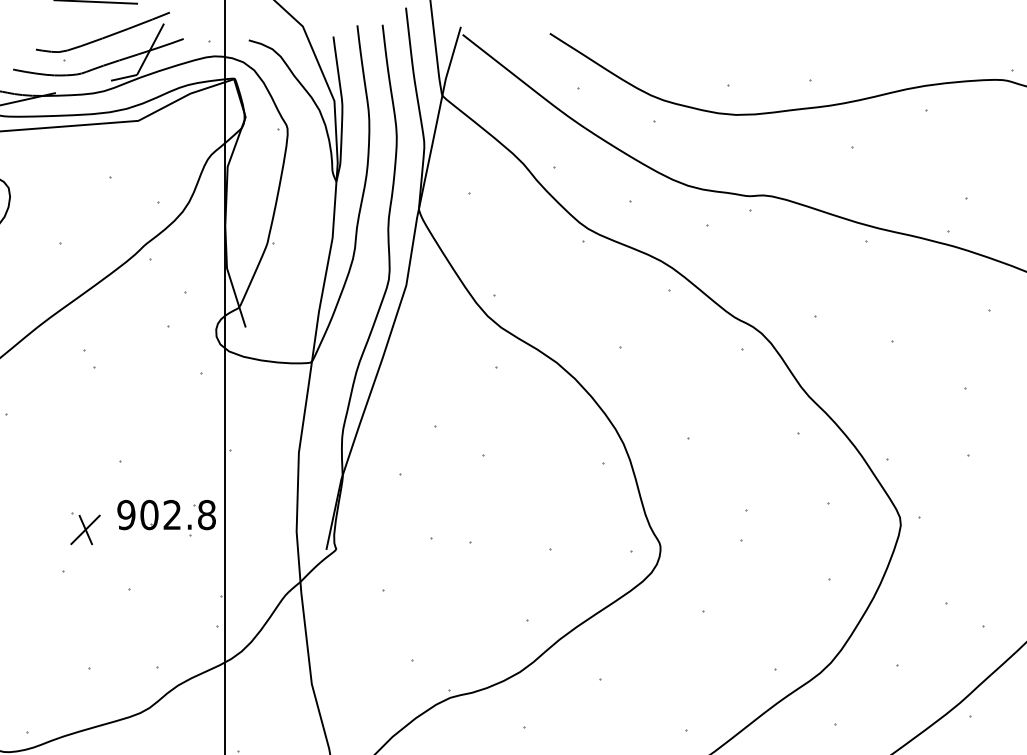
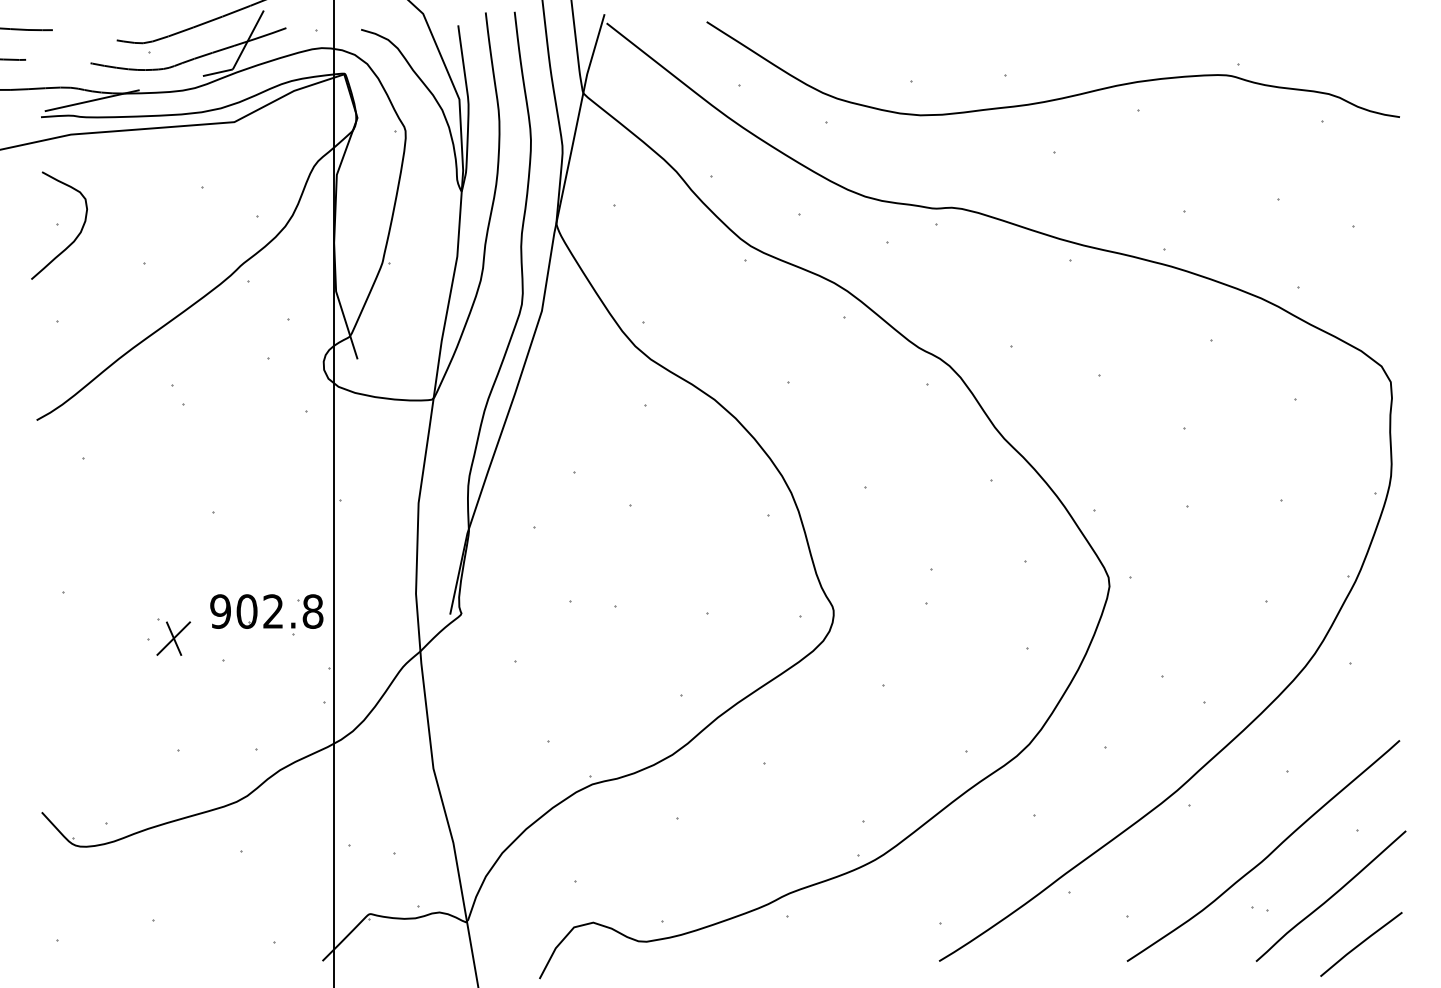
part: (166, 517) -> (266, 614), moved
part: (85, 528) -> (173, 636), moved

